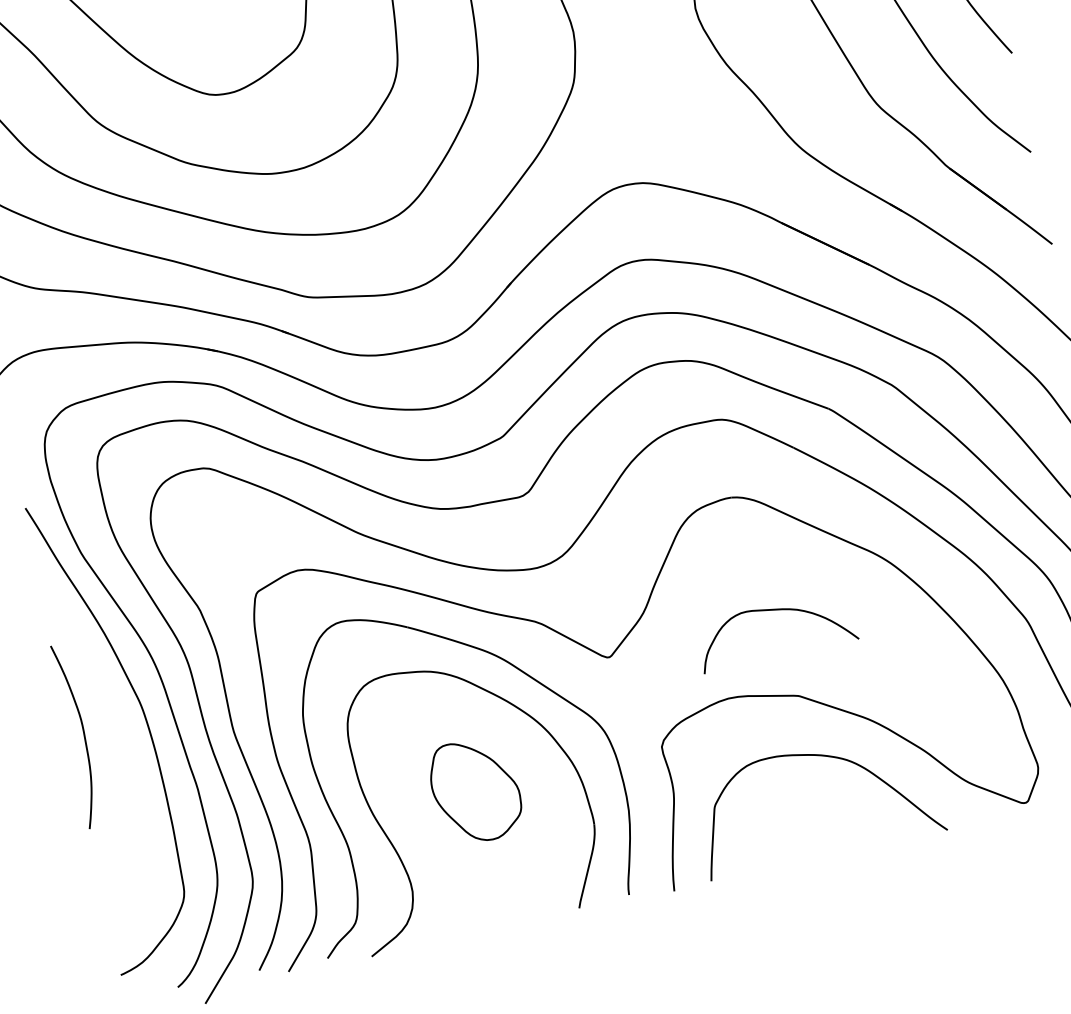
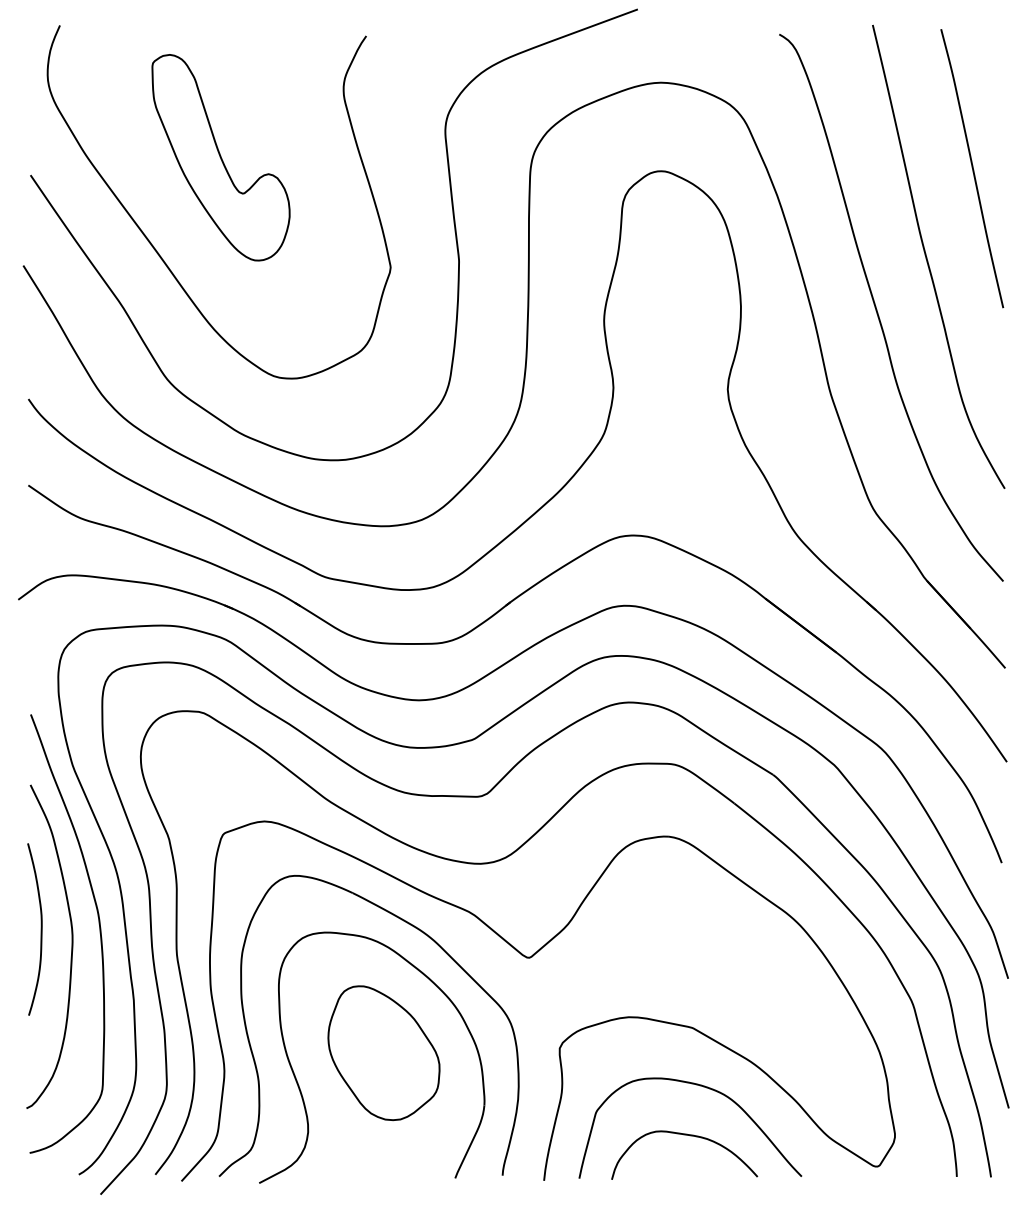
curve: (778, 610) -> (690, 1136), moved
curve: (119, 746) -> (71, 946), added
part: (475, 791) -> (383, 1053), size x1.43

